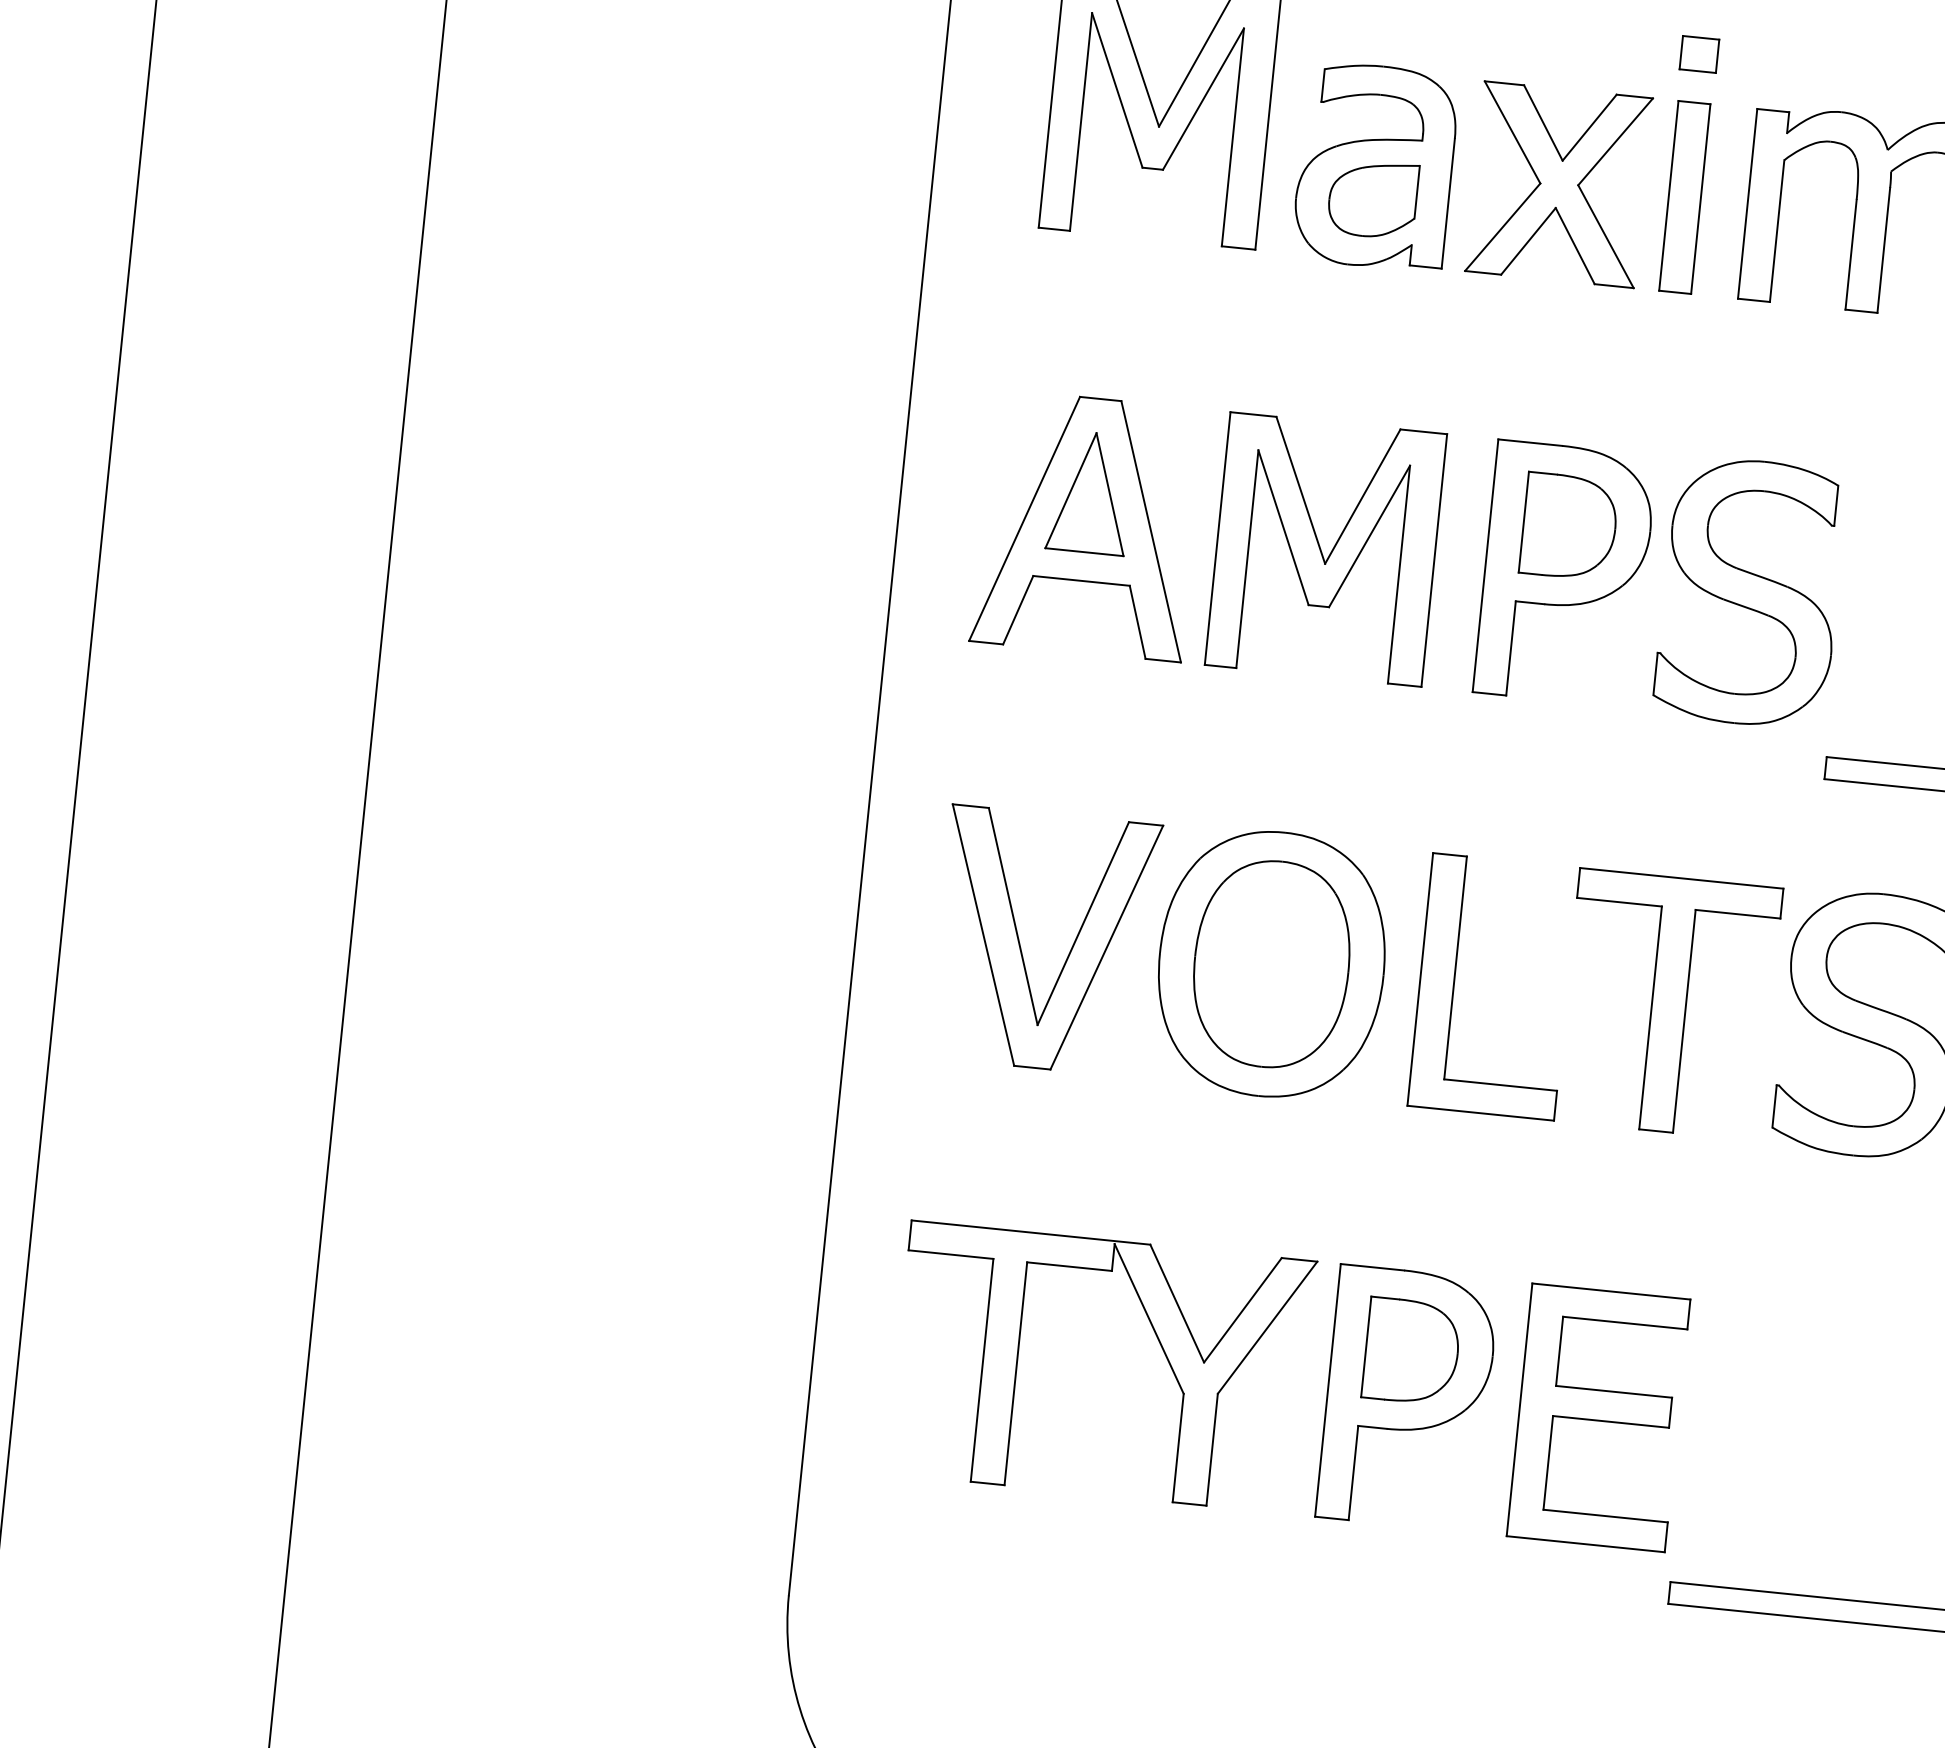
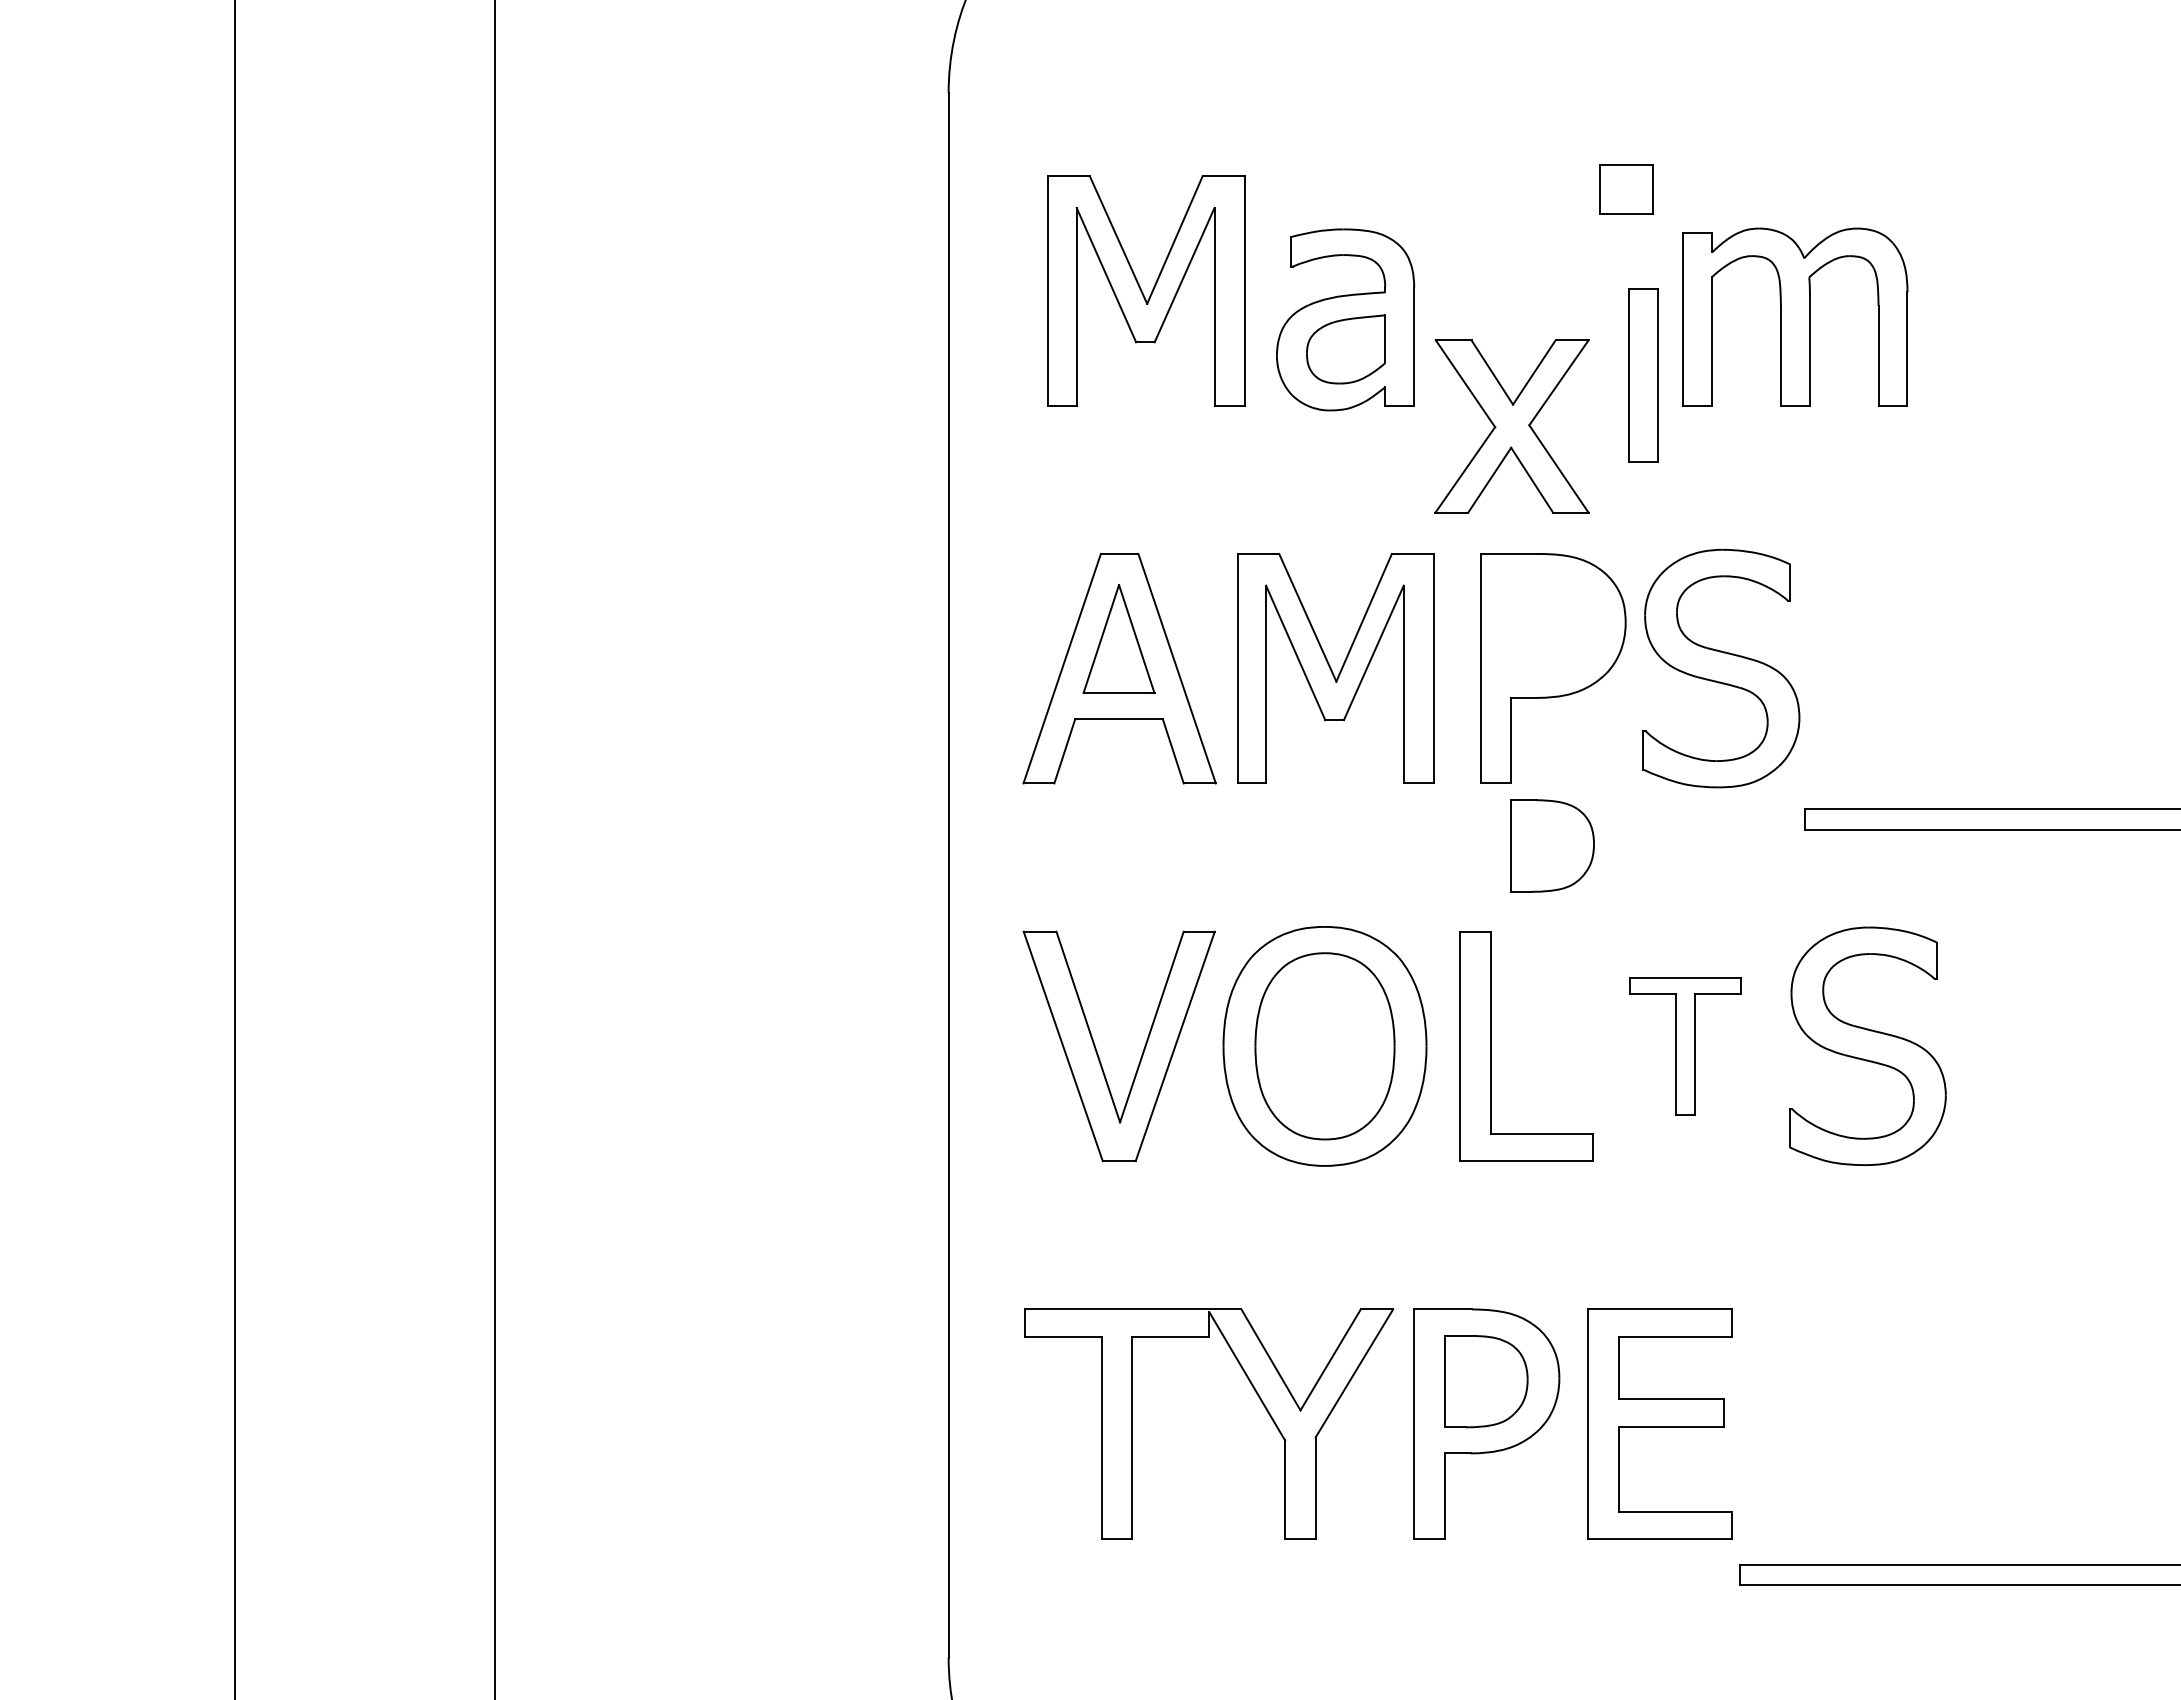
part: (1699, 54) -> (1626, 189), size x1.6
part: (1558, 184) -> (1511, 426), moved
part: (1685, 197) -> (1643, 375), moved
part: (1569, 526) -> (1552, 845), moved
part: (1668, 1004) -> (1685, 1046), size x0.6

